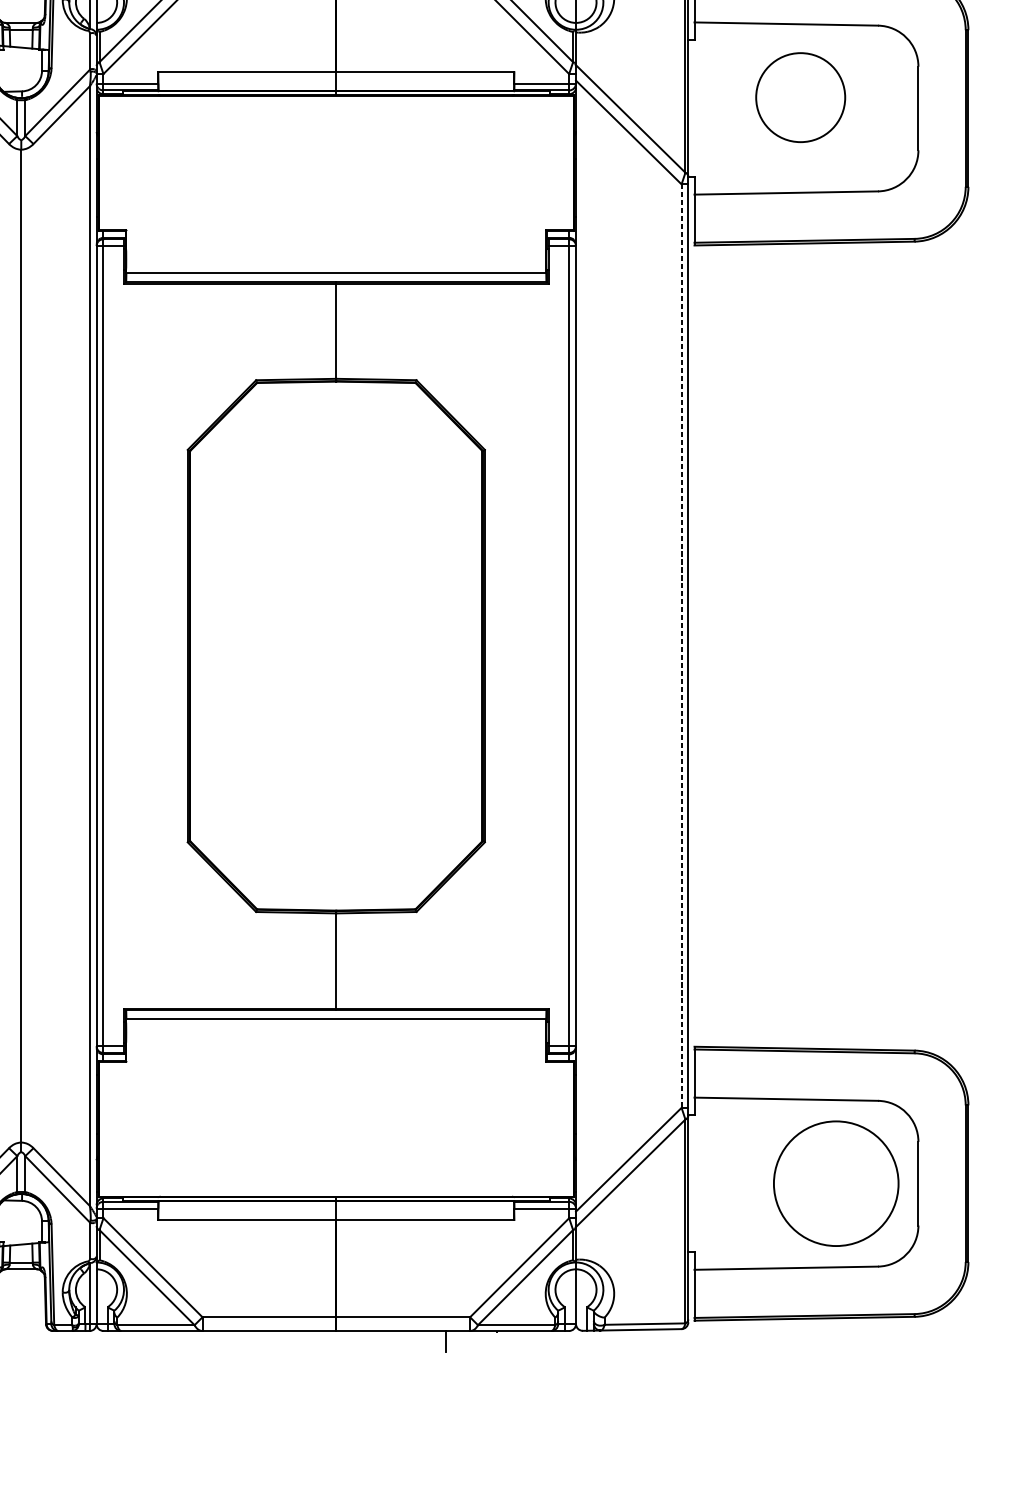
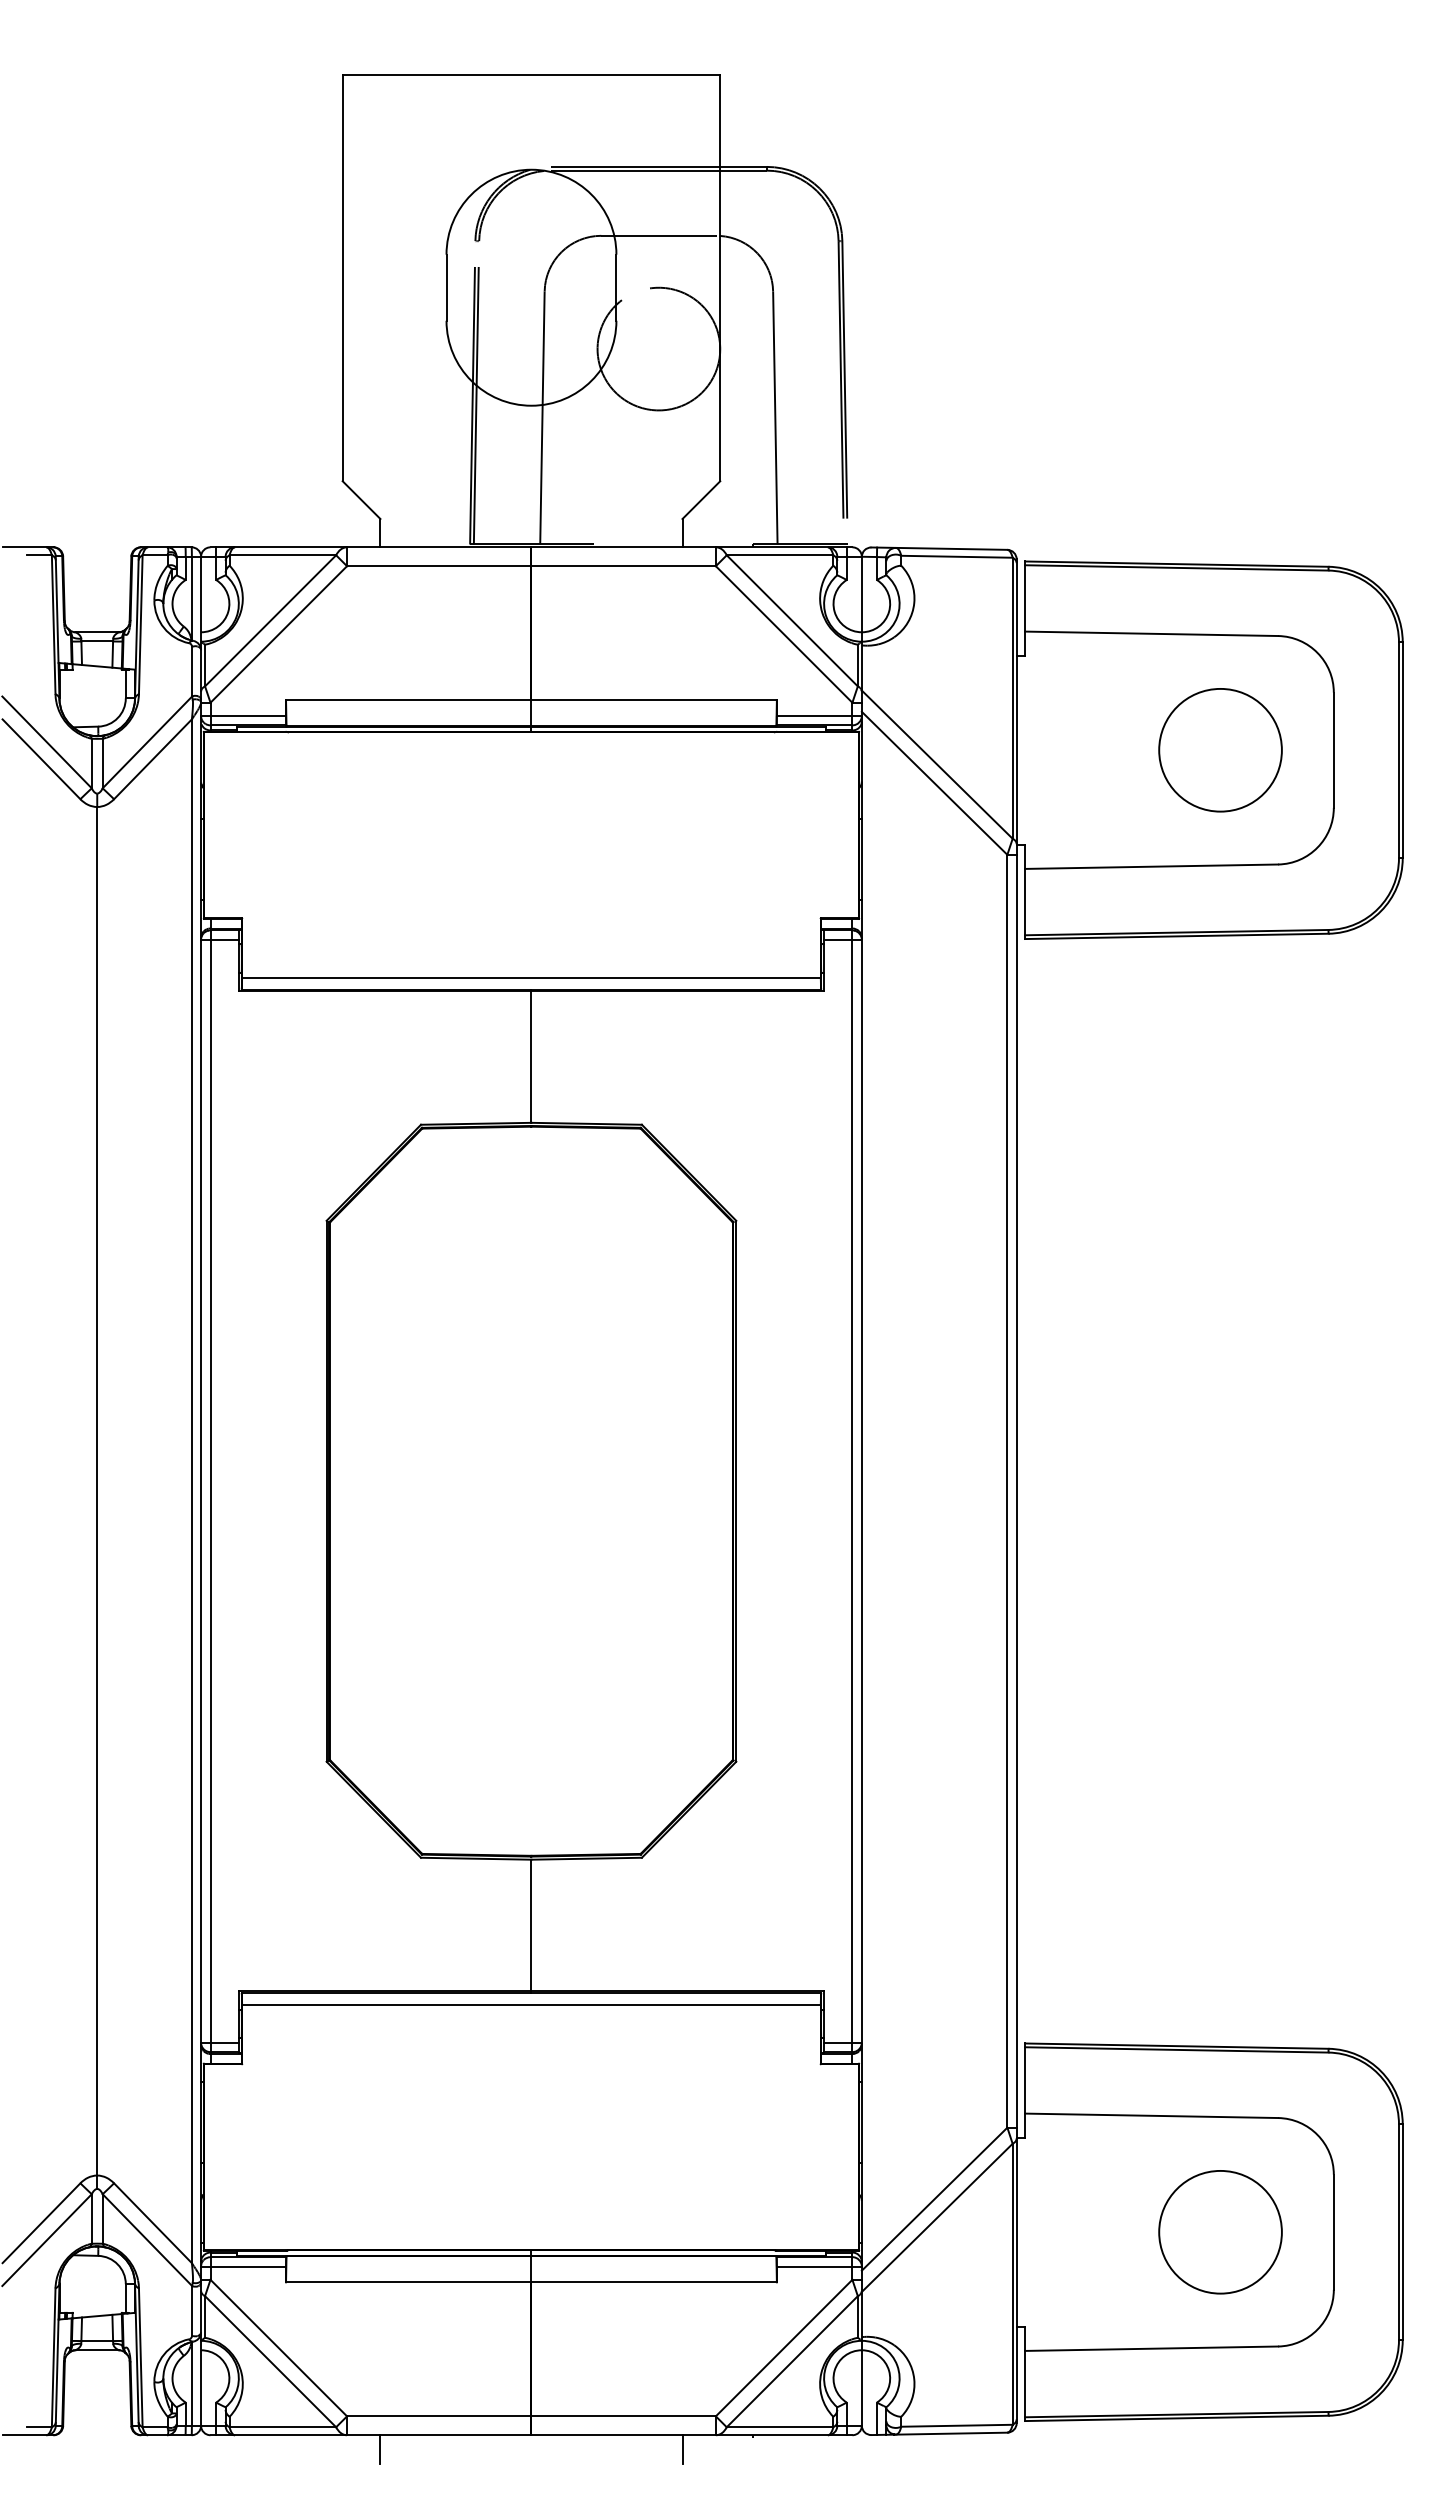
circle: (800, 97) -> (1220, 750), moved
line: (681, 646) -> (1007, 1491), dashed -> solid
circle: (836, 1183) -> (1220, 2231), size x0.71
line: (226, 1341) -> (380, 2449), added

